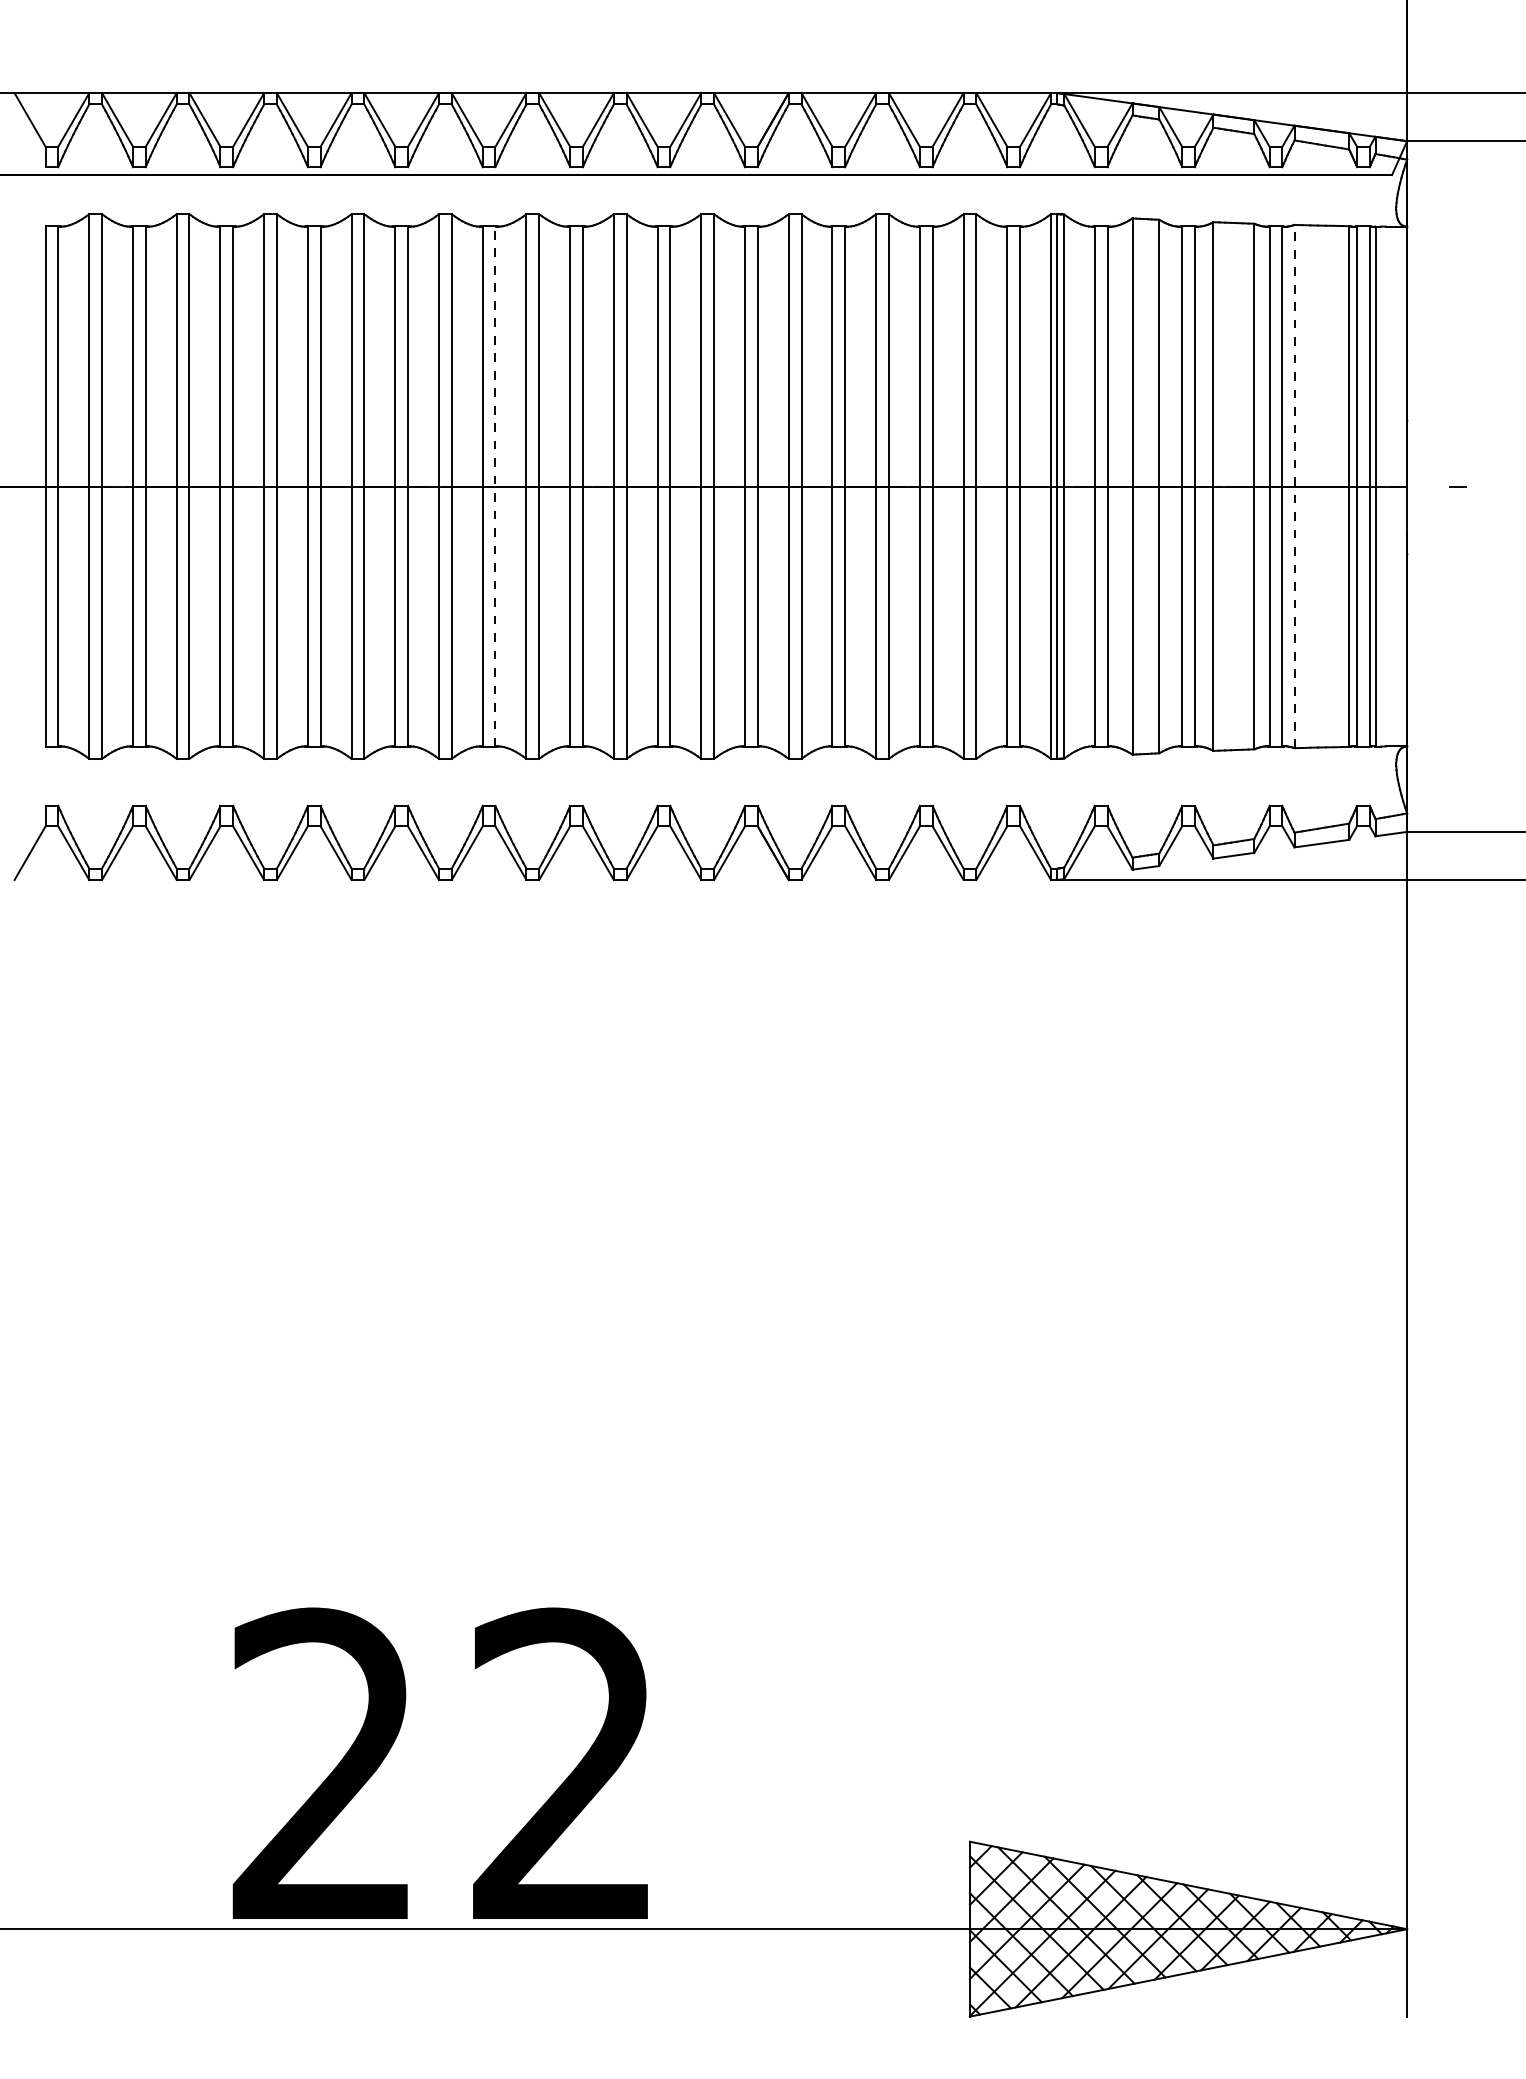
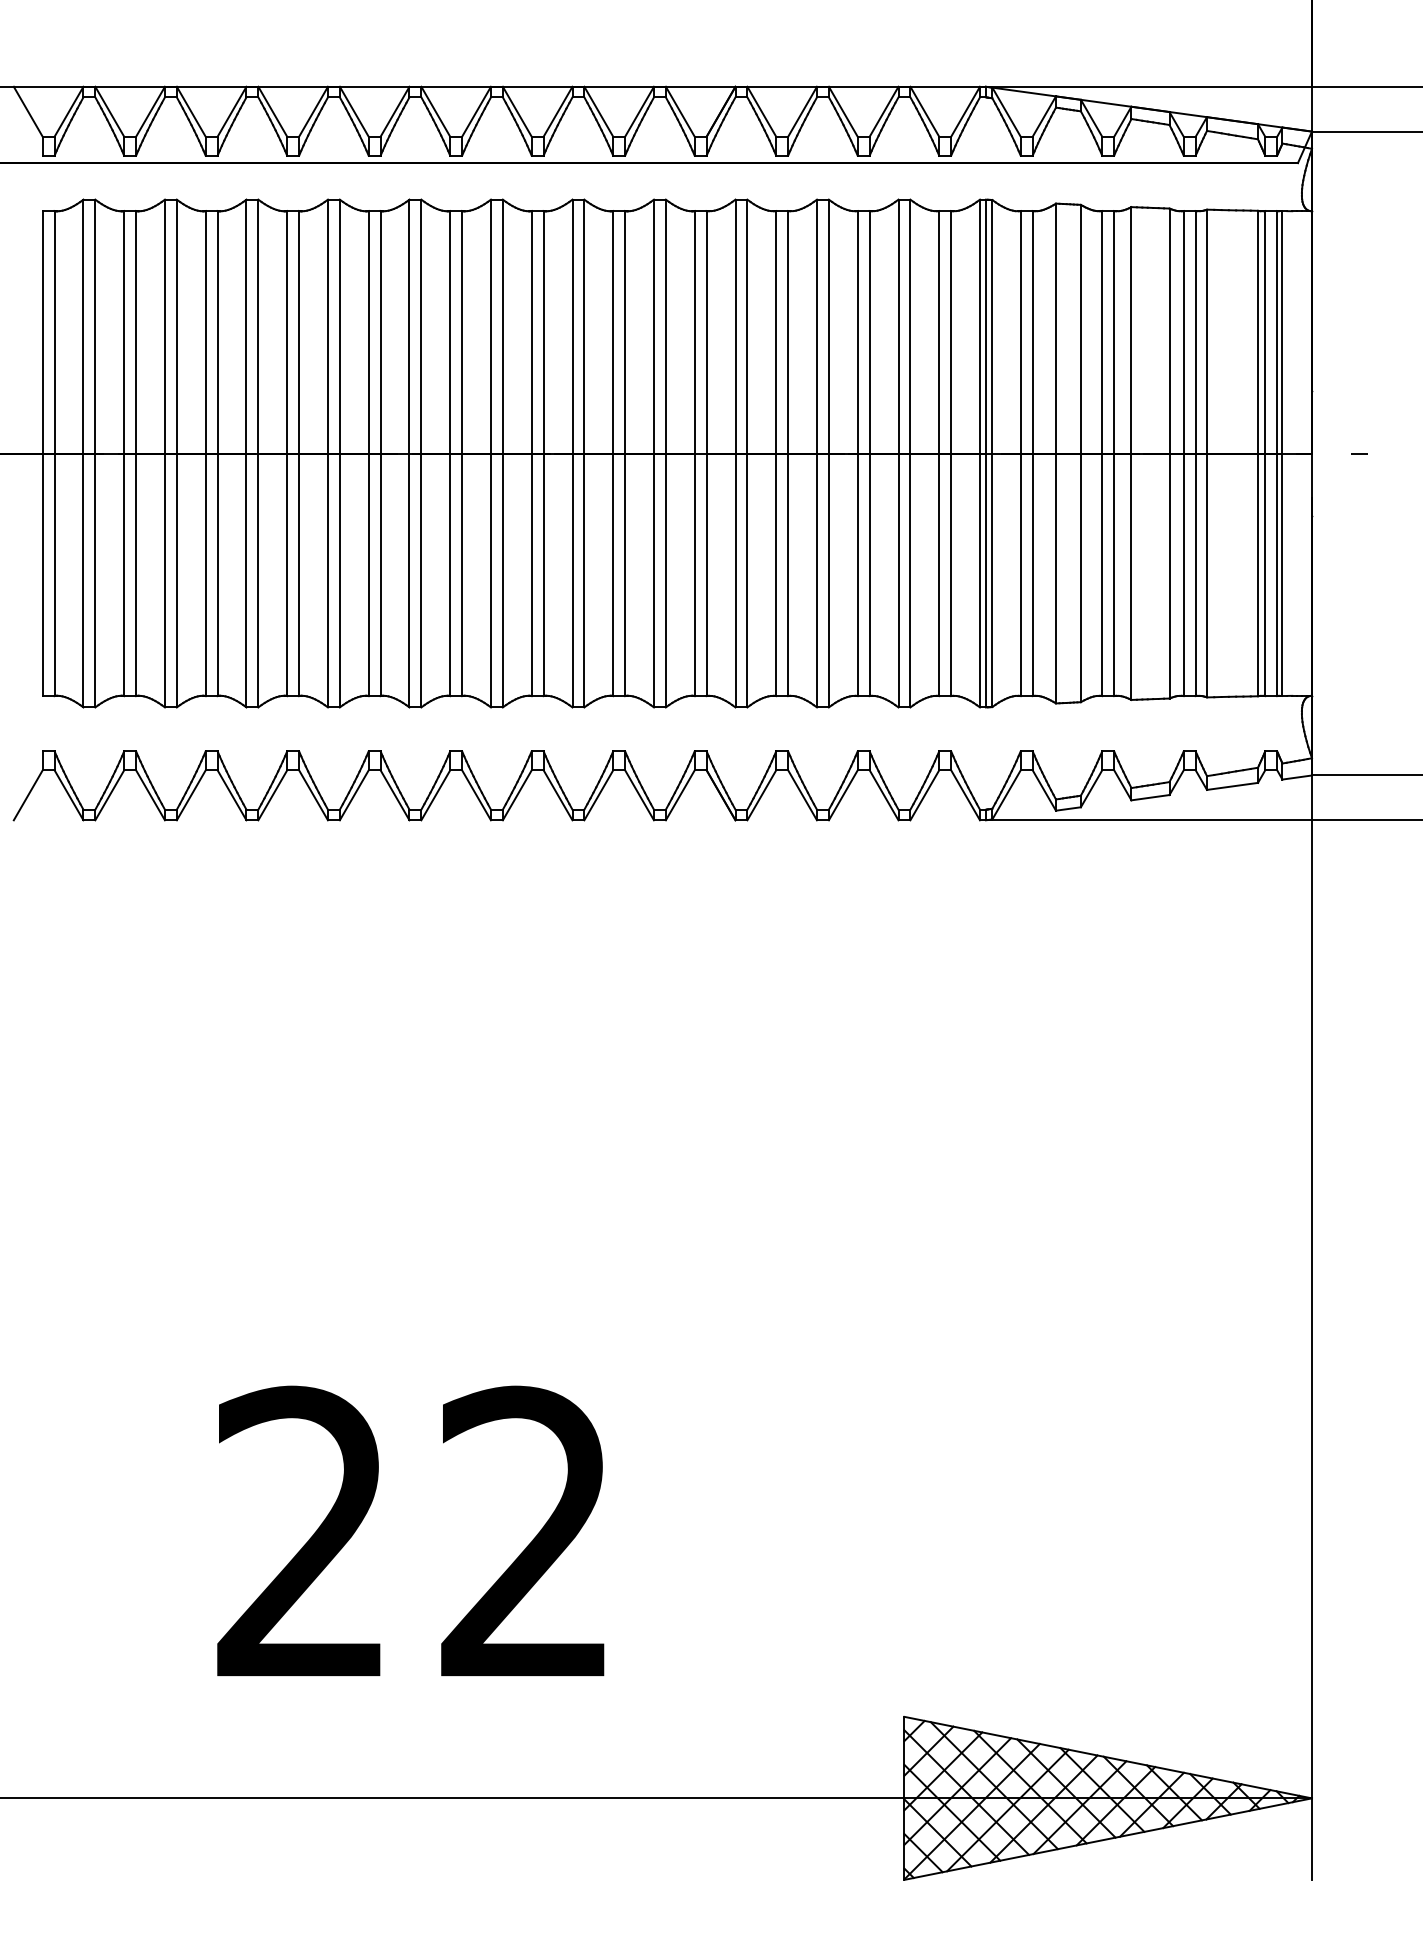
line: (495, 486) -> (462, 453), dashed -> solid
line: (1294, 486) -> (1206, 453), dashed -> solid
text: (439, 1762) -> (409, 1530), moved

